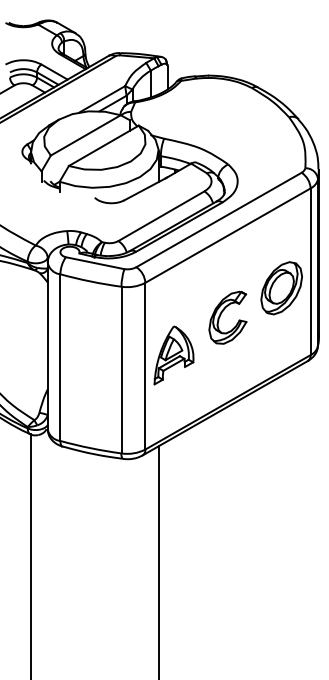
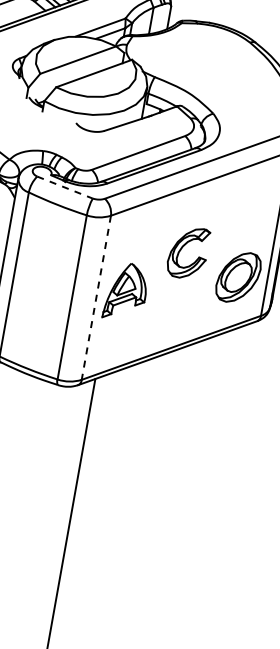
line: (95, 263) -> (65, 187), solid -> dashed
part: (281, 288) -> (238, 277), moved
part: (221, 315) -> (182, 249), moved
line: (145, 366) -> (96, 298), solid -> dashed

